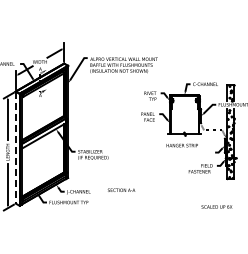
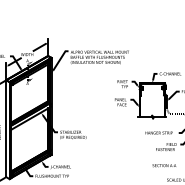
text: (181, 145) -> (158, 132), moved
line: (15, 147) -> (6, 128), dashed -> solid
text: (121, 189) -> (164, 164), moved

